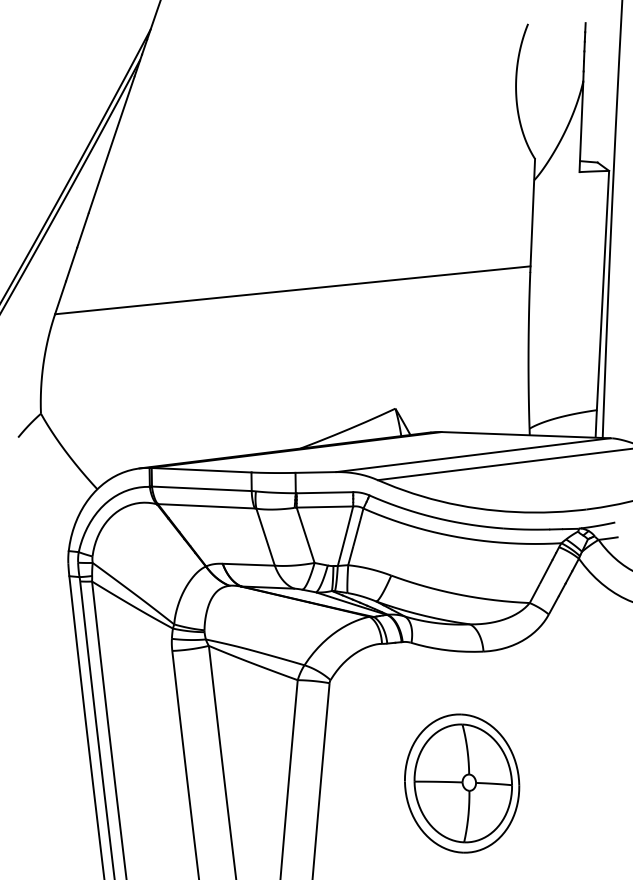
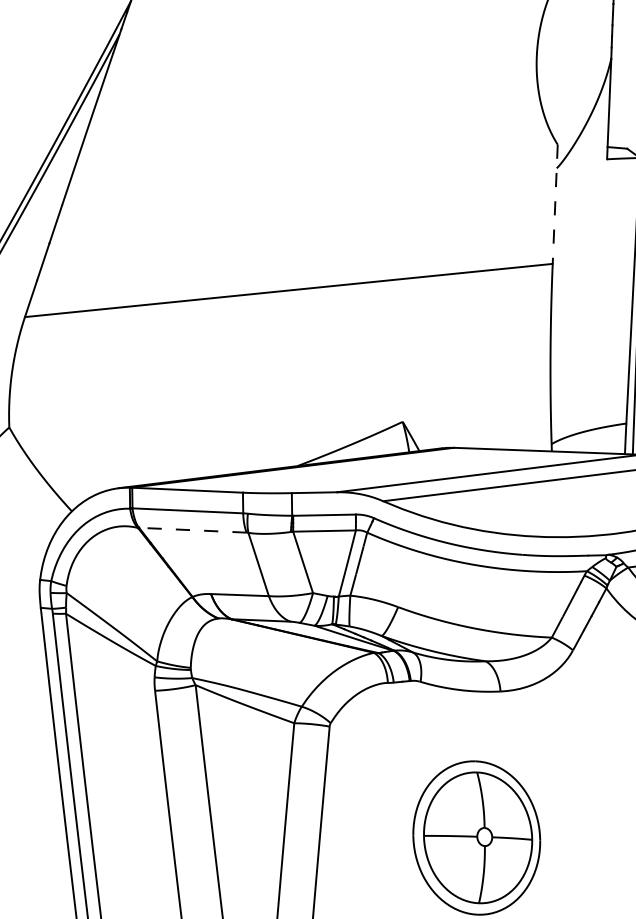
line: (532, 215) -> (554, 207), solid -> dashed
line: (205, 506) -> (191, 530), solid -> dashed

